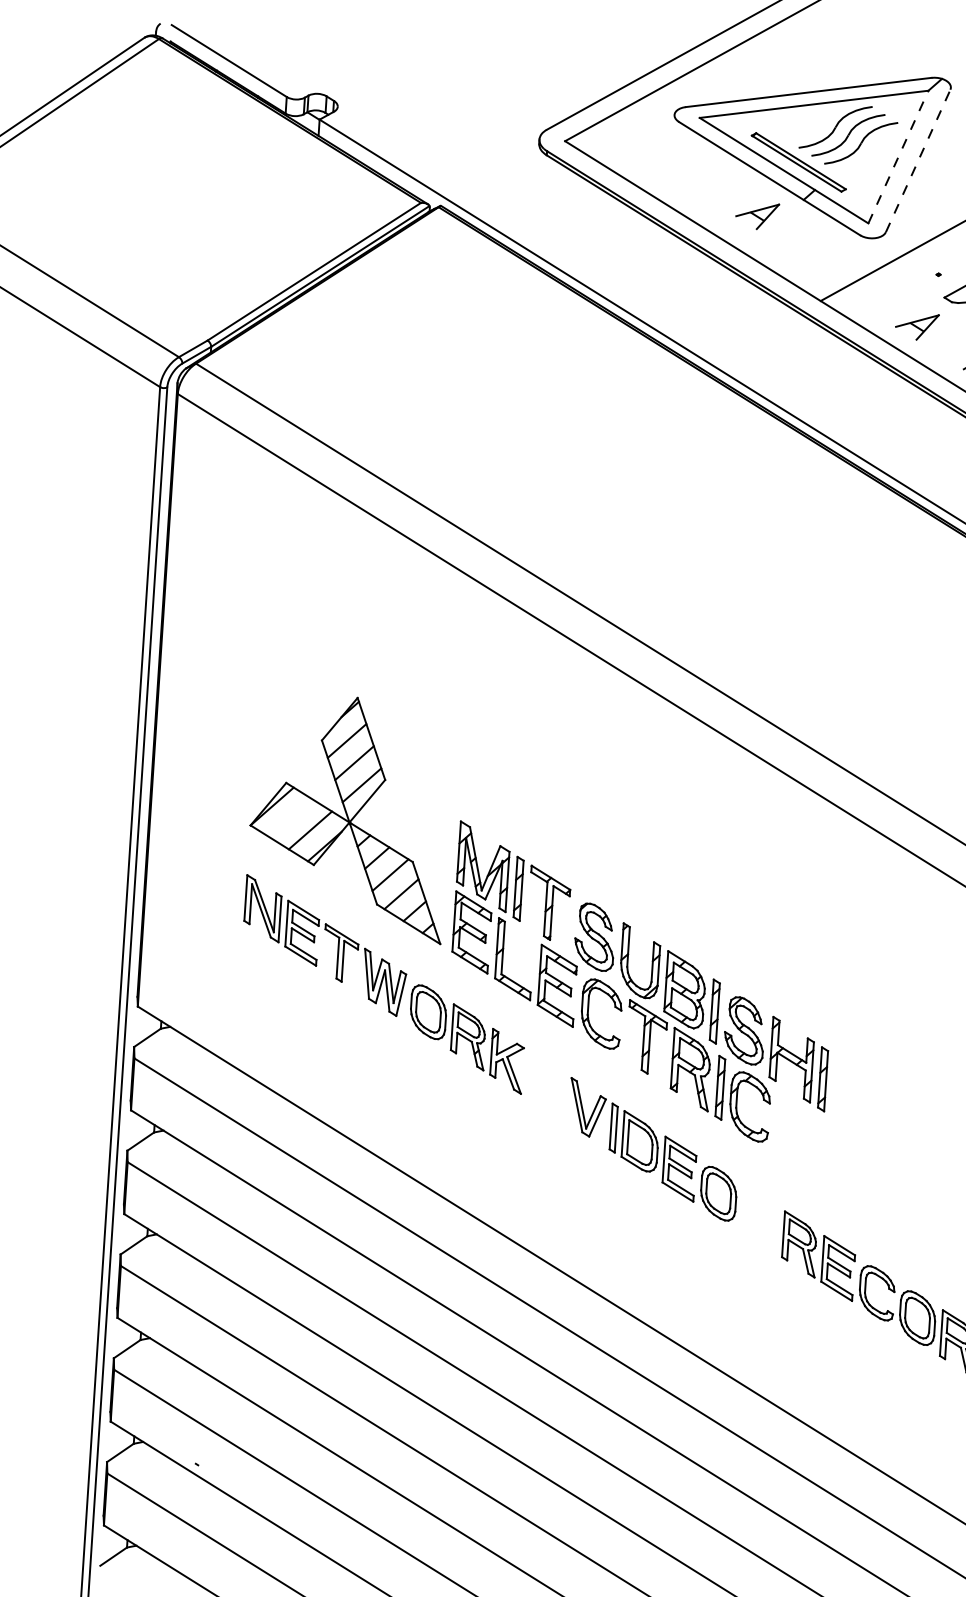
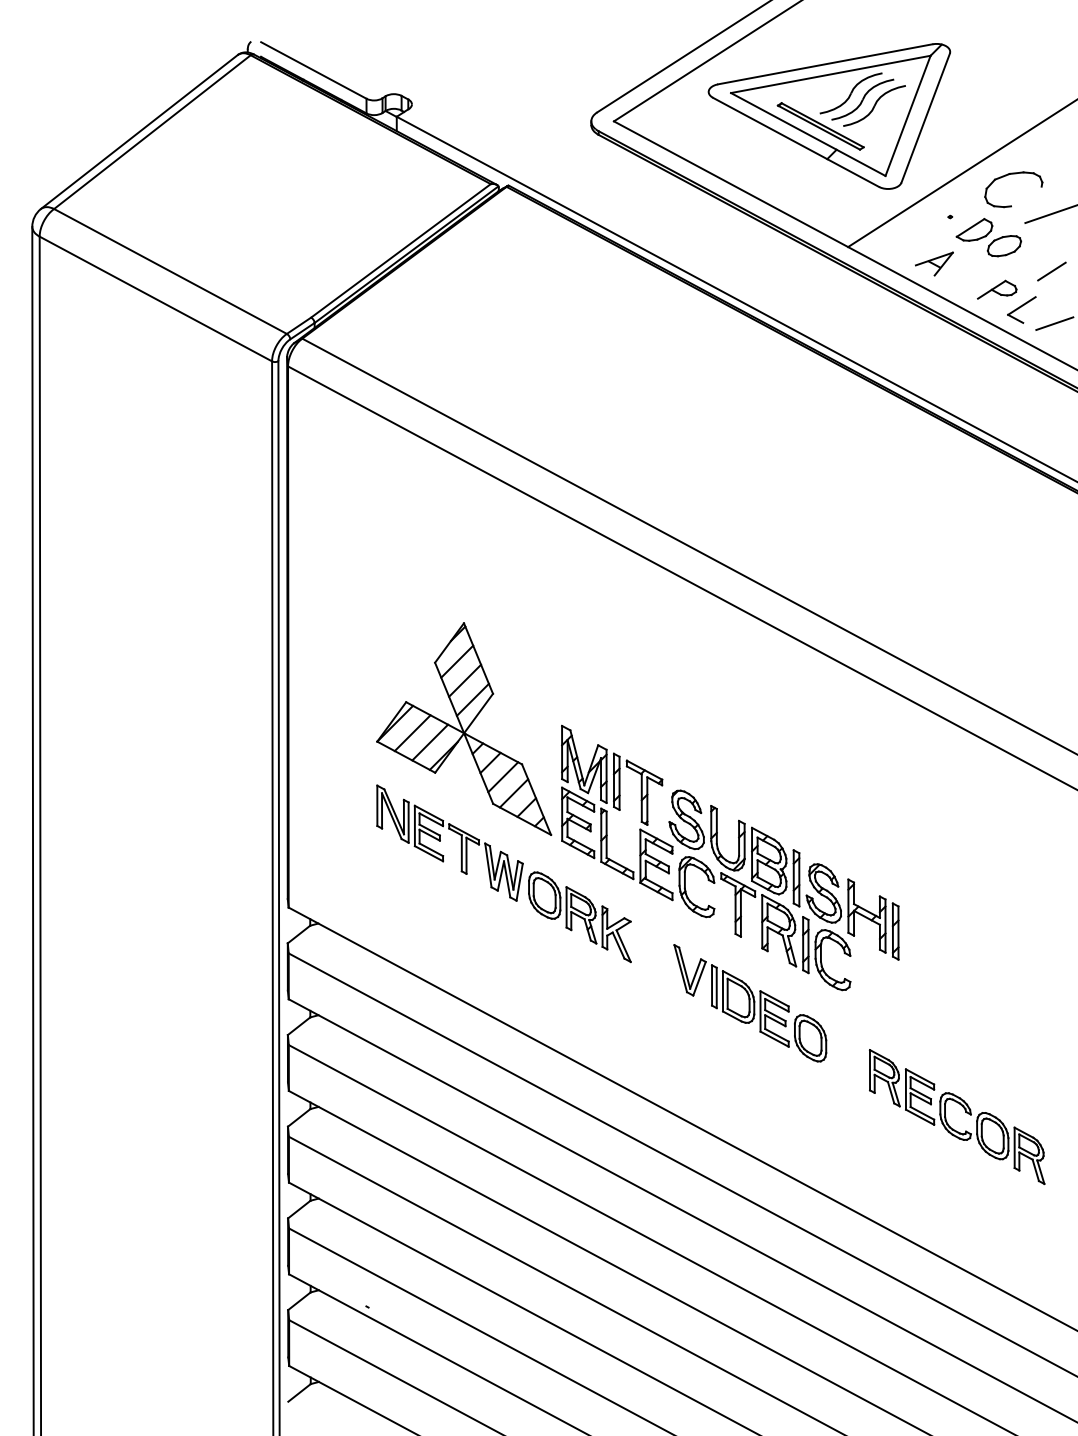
line: (898, 156) -> (908, 115), dashed -> solid
line: (917, 161) -> (925, 118), dashed -> solid
part: (757, 215) -> (787, 175), removed
line: (291, 818) -> (412, 733), added

